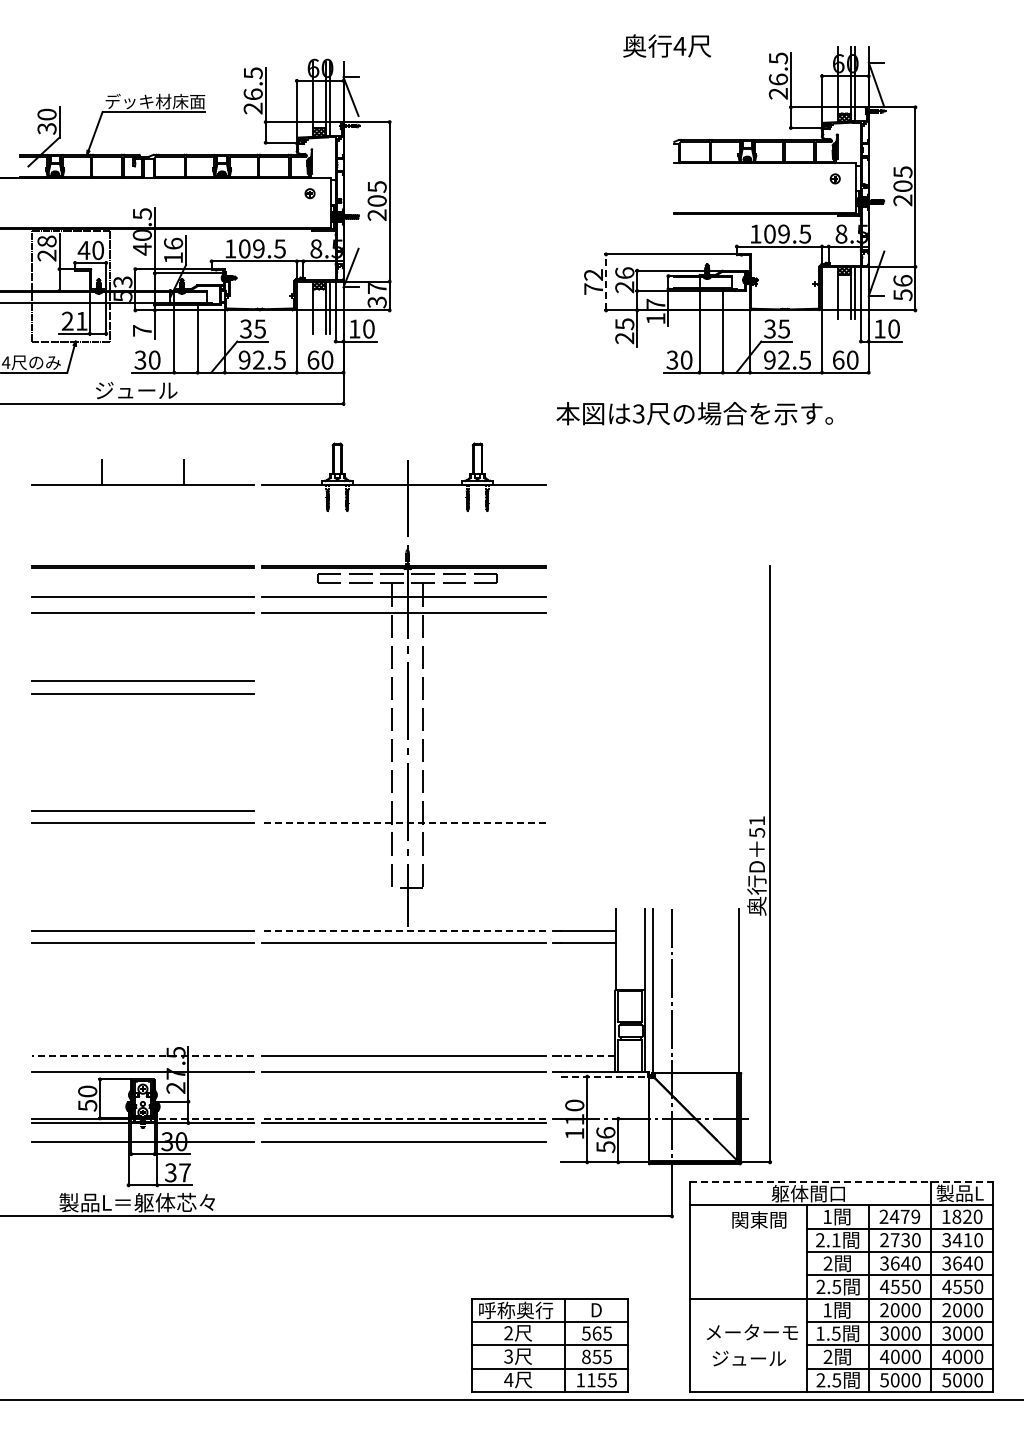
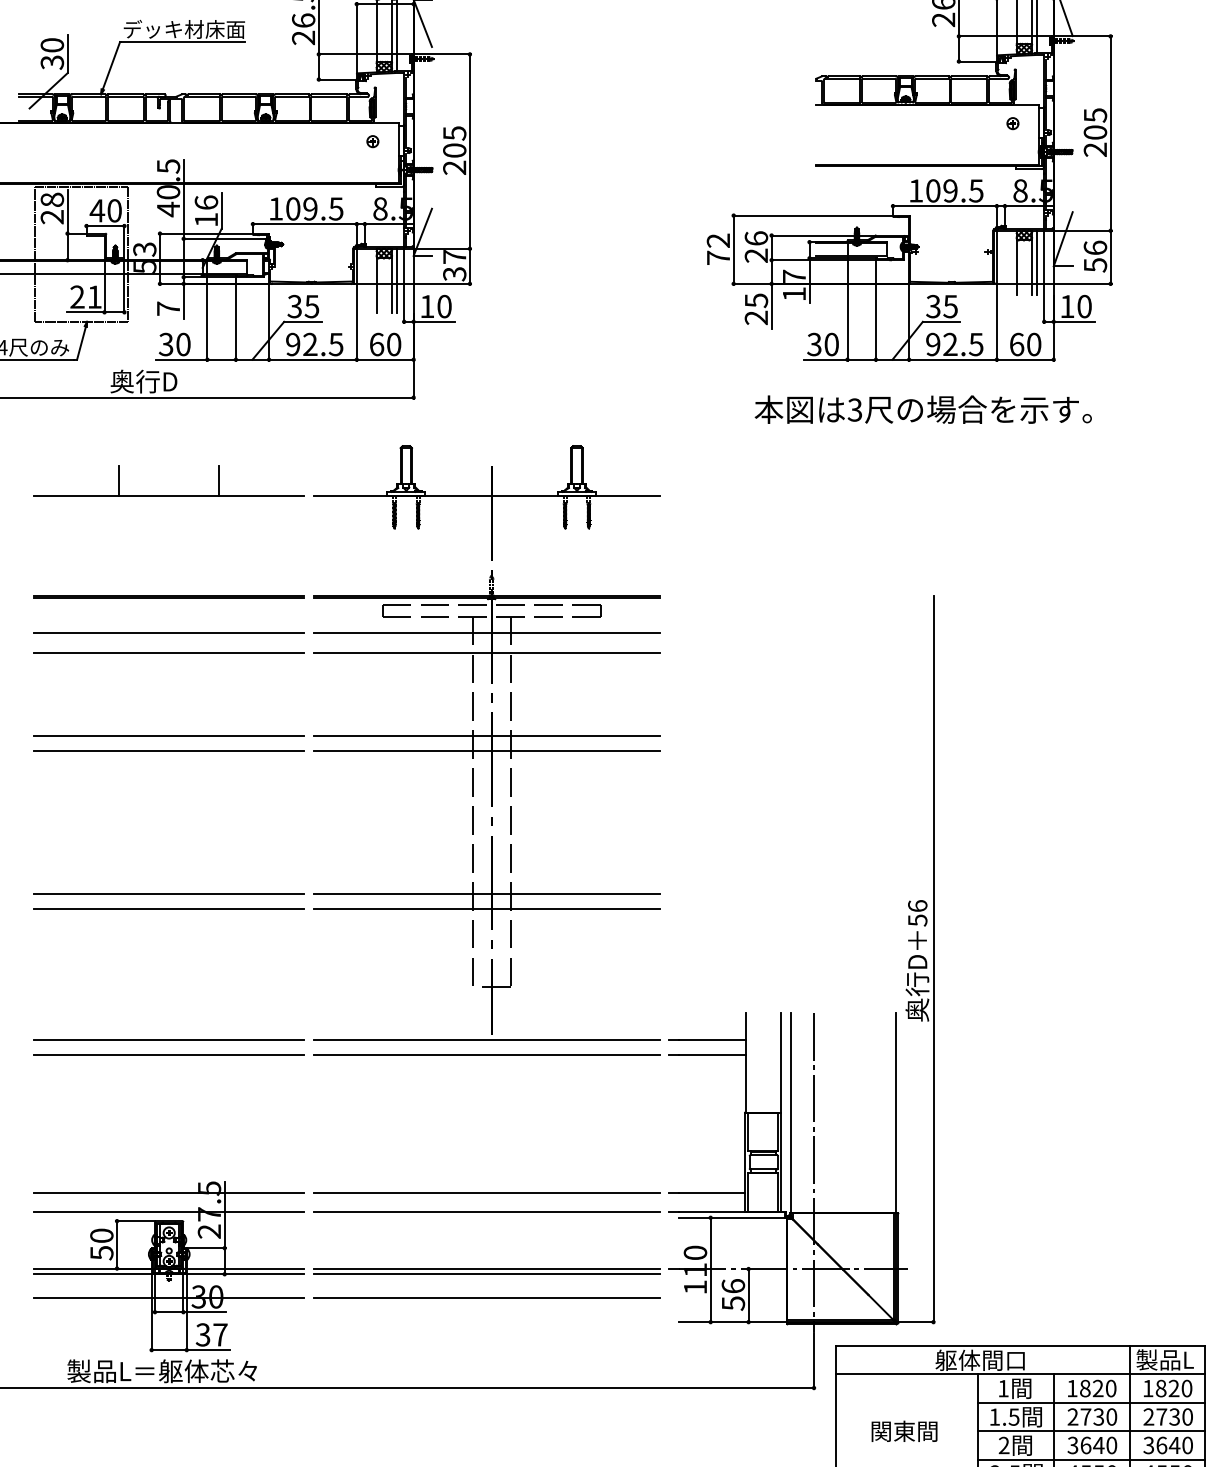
line: (606, 281) -> (734, 248), dashed -> solid
text: (135, 390) -> (160, 381), ジュール -> 奥行D
text: (694, 413) -> (923, 409), moved
line: (403, 681) -> (486, 736), added
line: (403, 693) -> (486, 750), added
line: (403, 811) -> (486, 894), added
text: (757, 820) -> (918, 905), 51 -> 56
line: (403, 823) -> (486, 909), dashed -> solid
line: (403, 930) -> (486, 1039), dashed -> solid
line: (142, 1056) -> (168, 1193), dashed -> solid
line: (587, 1056) -> (710, 1193), dashed -> solid
line: (605, 1076) -> (732, 1217), dashed -> solid
line: (205, 1118) -> (245, 1268), dashed -> solid
line: (403, 1118) -> (486, 1268), dashed -> solid
line: (841, 1181) -> (1020, 1345), dashed -> solid
text: (899, 1216) -> (1091, 1388), 2479 -> 1820
text: (759, 1219) -> (904, 1430), moved
text: (828, 1240) -> (1004, 1417), 2.1 -> 1.5
text: (957, 1240) -> (1161, 1417), 3410 -> 2730

